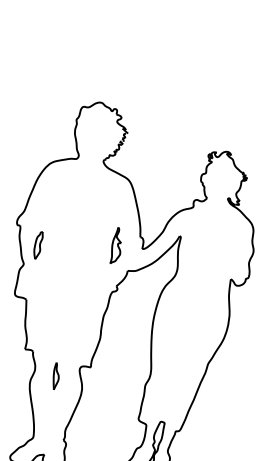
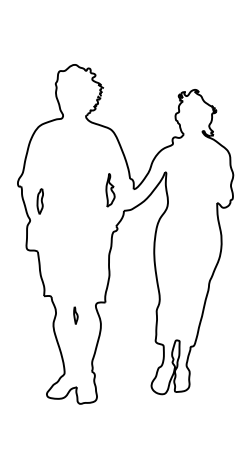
part: (55, 376) -> (75, 315), size x0.71

